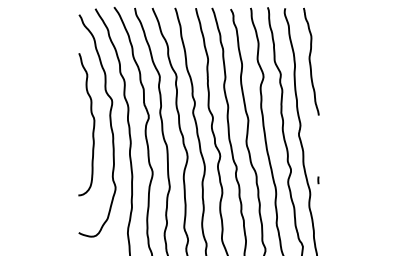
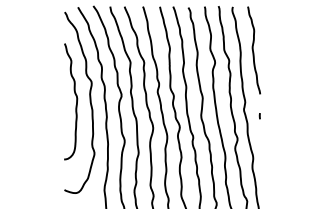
line: (318, 180) -> (259, 116), moved

